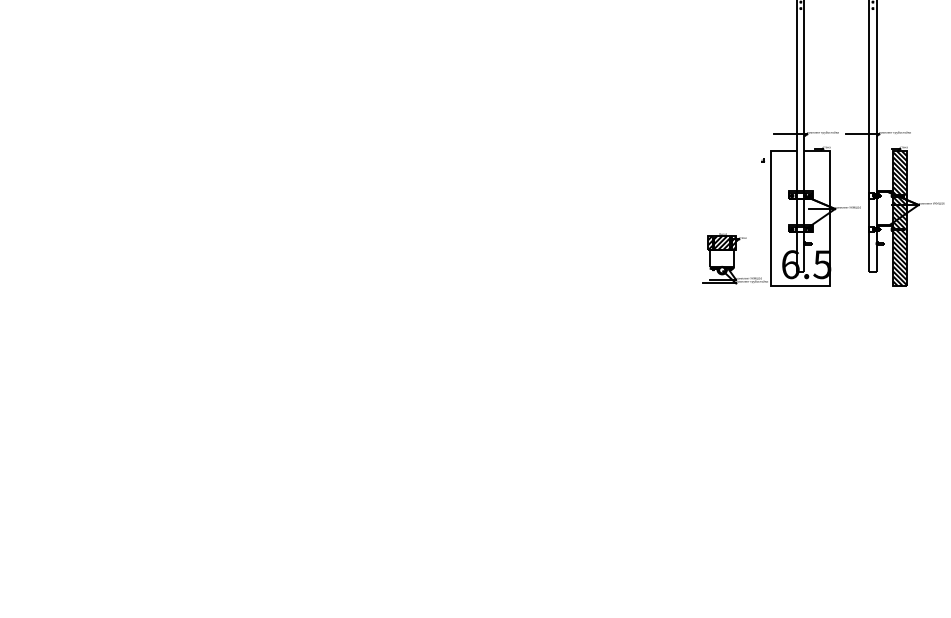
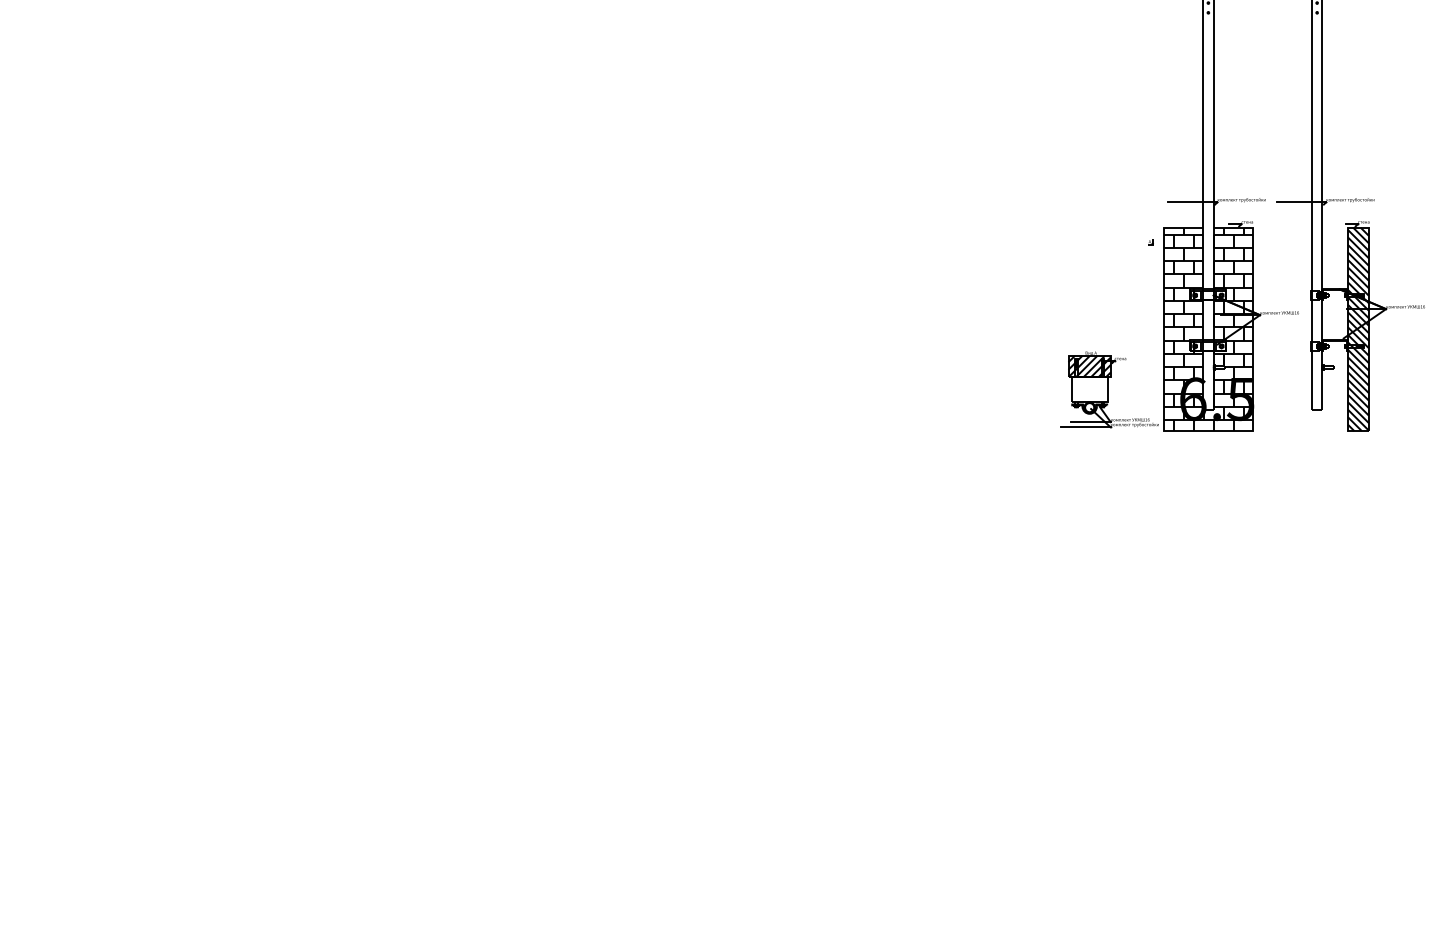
hatch: (800, 218) -> (1207, 329), added

